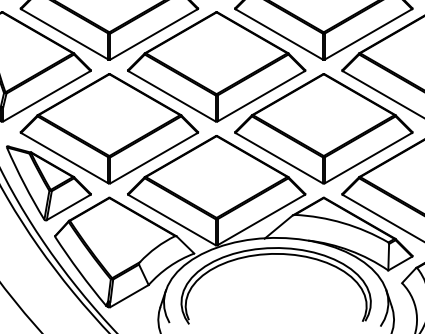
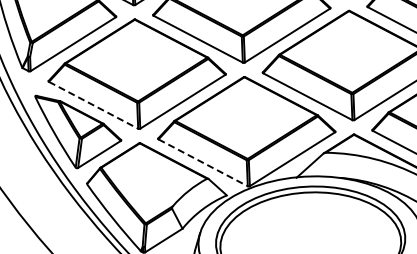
line: (65, 158) -> (94, 105), solid -> dashed
line: (172, 220) -> (203, 163), solid -> dashed

